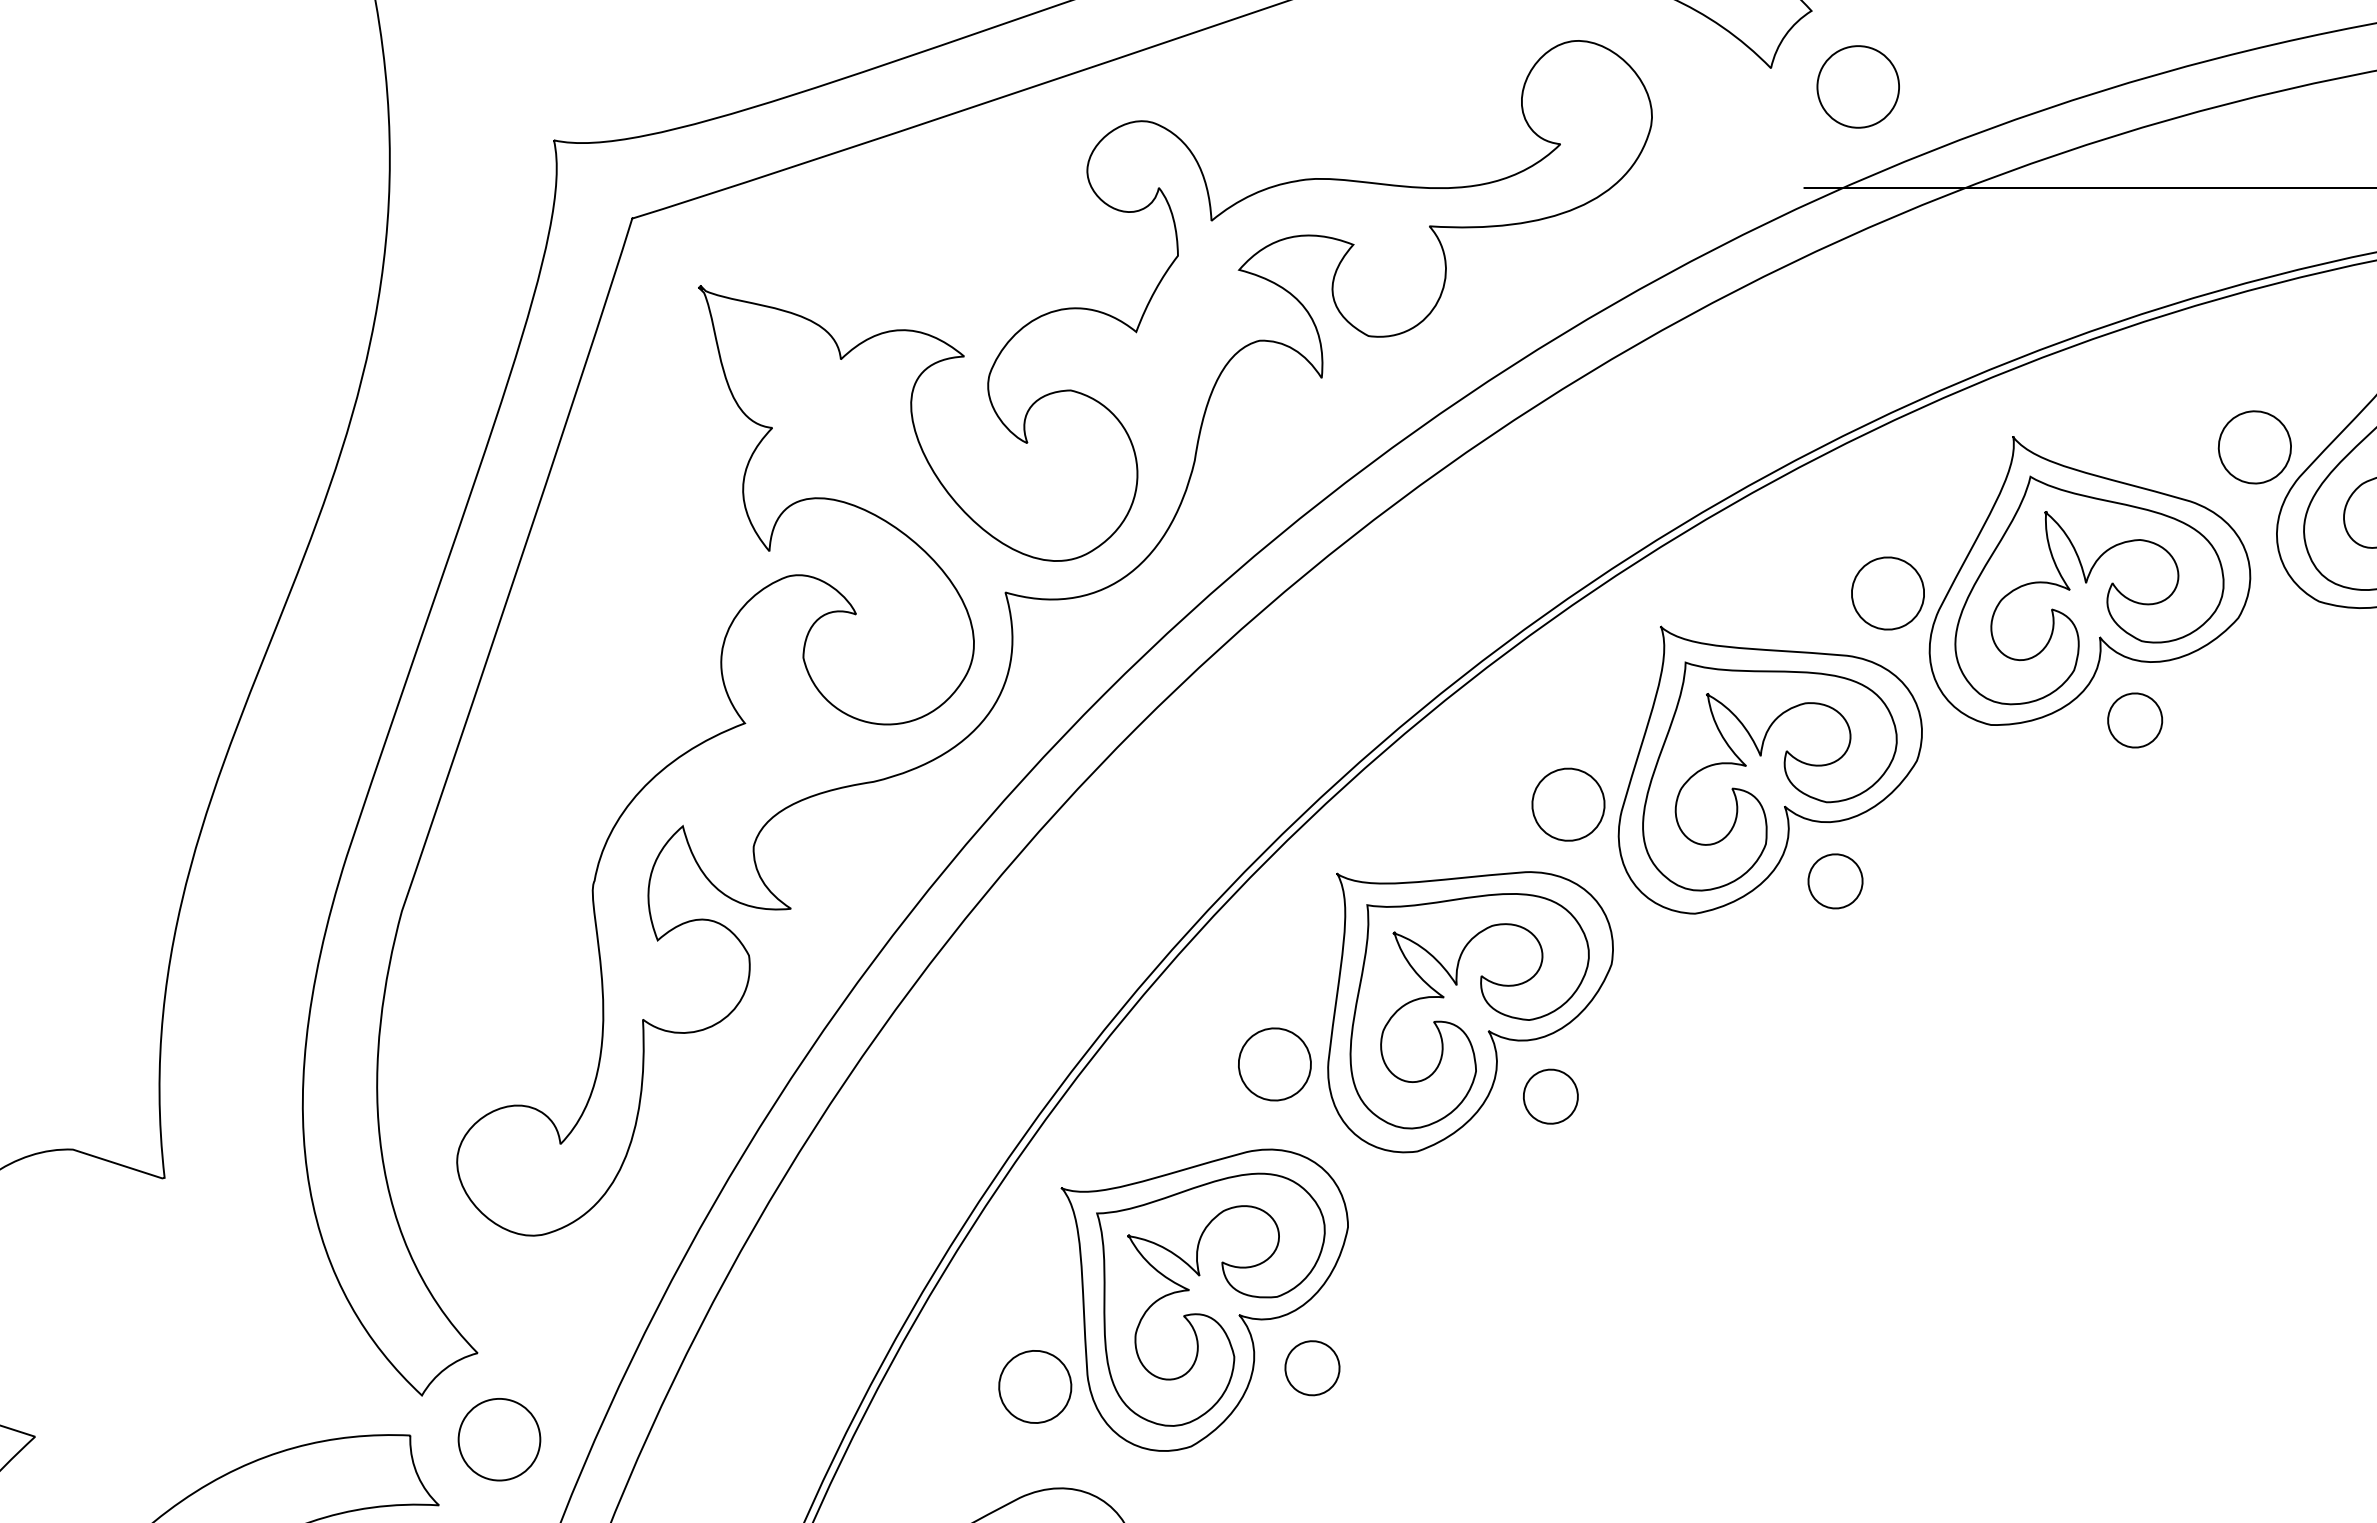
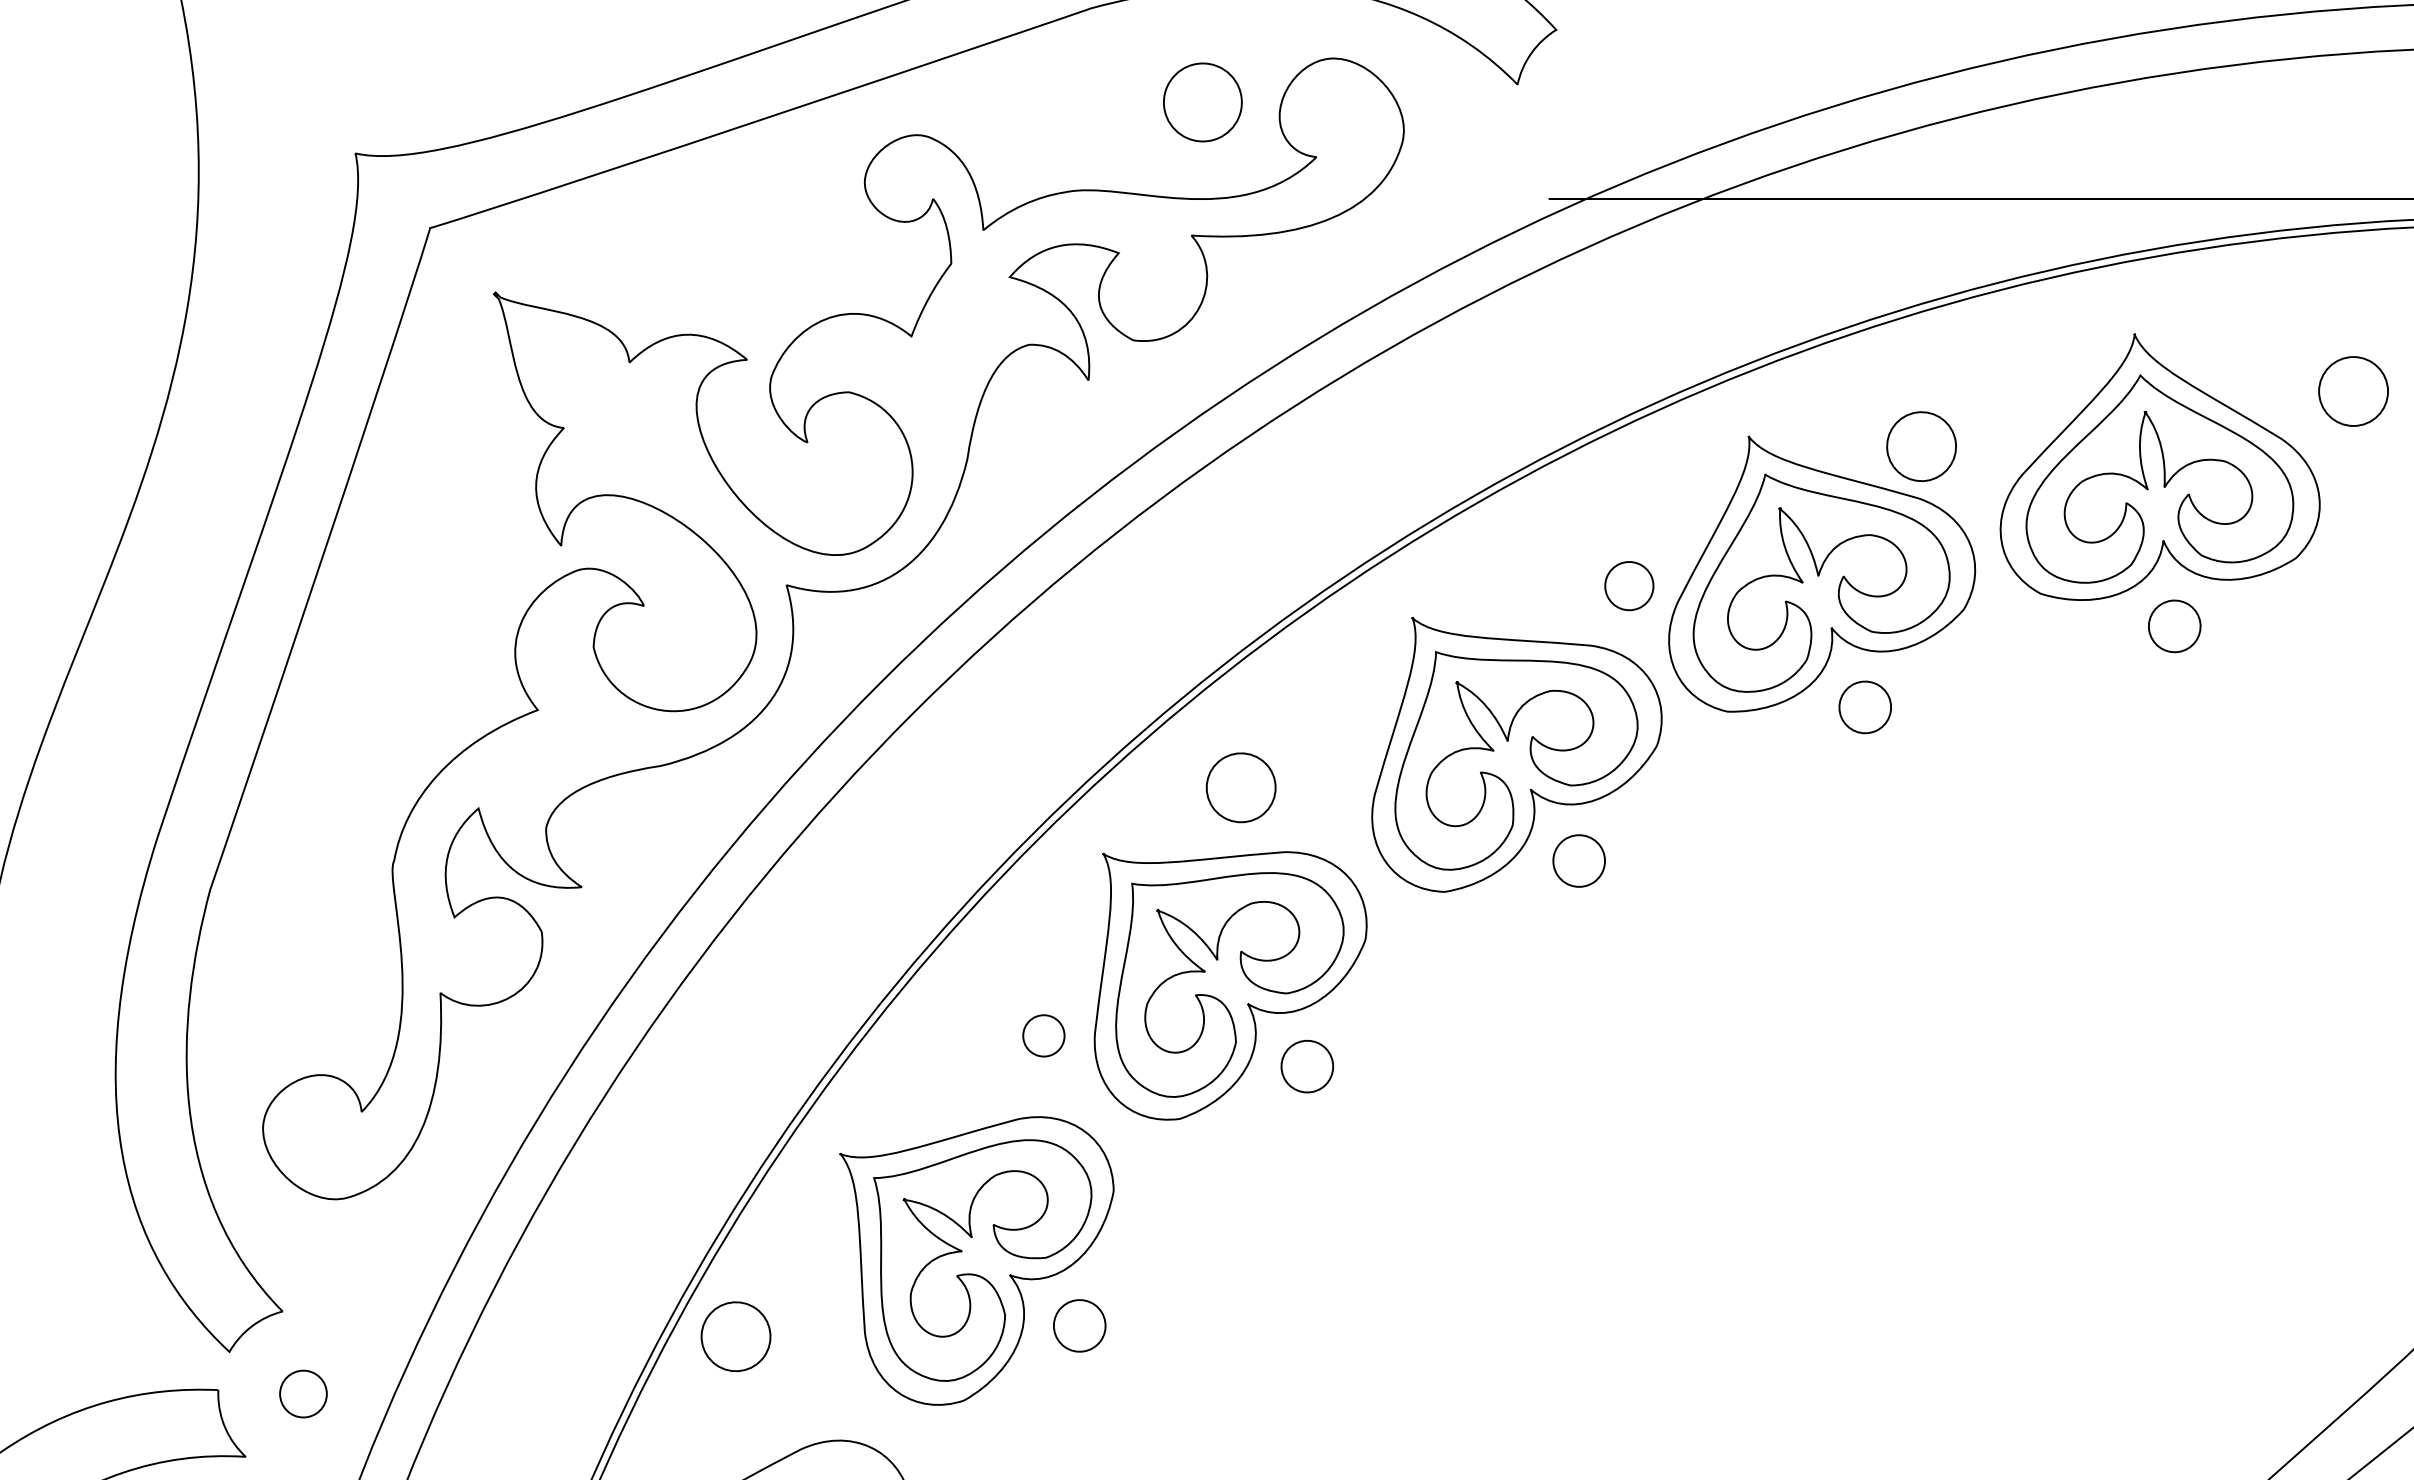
part: (1857, 86) -> (1202, 102), moved
part: (2254, 447) -> (1921, 446), moved
part: (1888, 592) -> (1629, 585), size x0.7
part: (1567, 804) -> (1240, 787), moved
part: (1274, 1064) -> (1043, 1035), size x0.6
part: (1034, 1386) -> (735, 1336), moved
part: (499, 1439) -> (303, 1393), size x0.6

